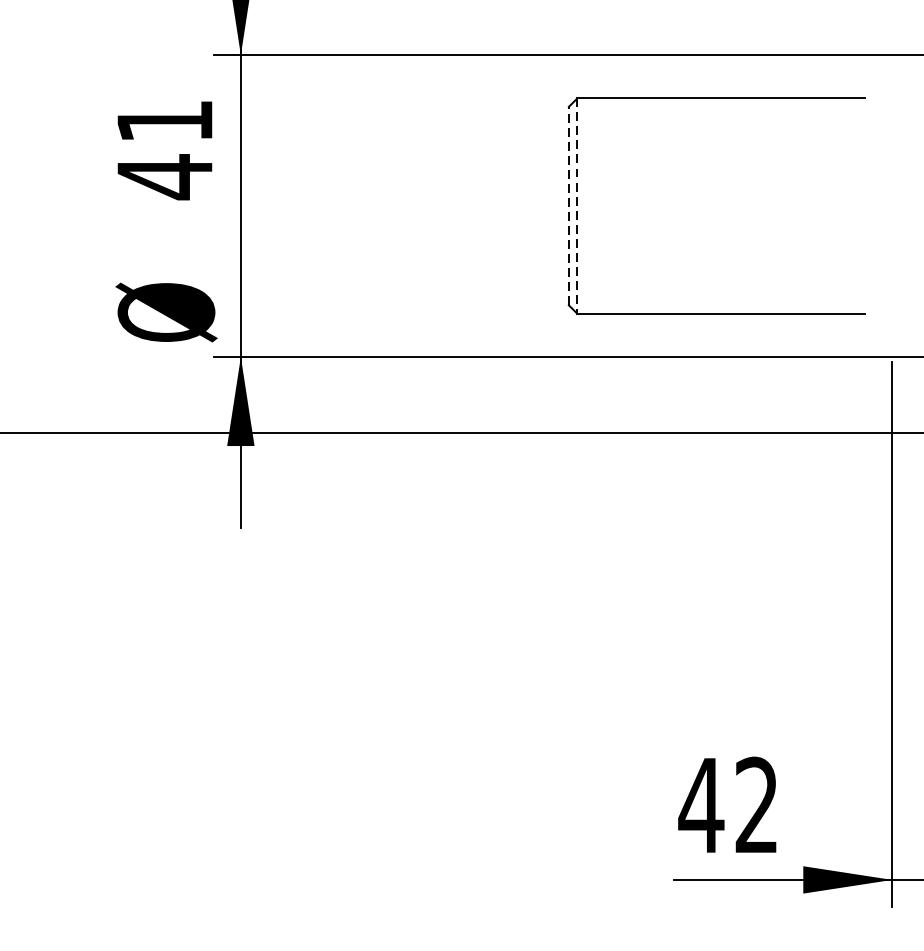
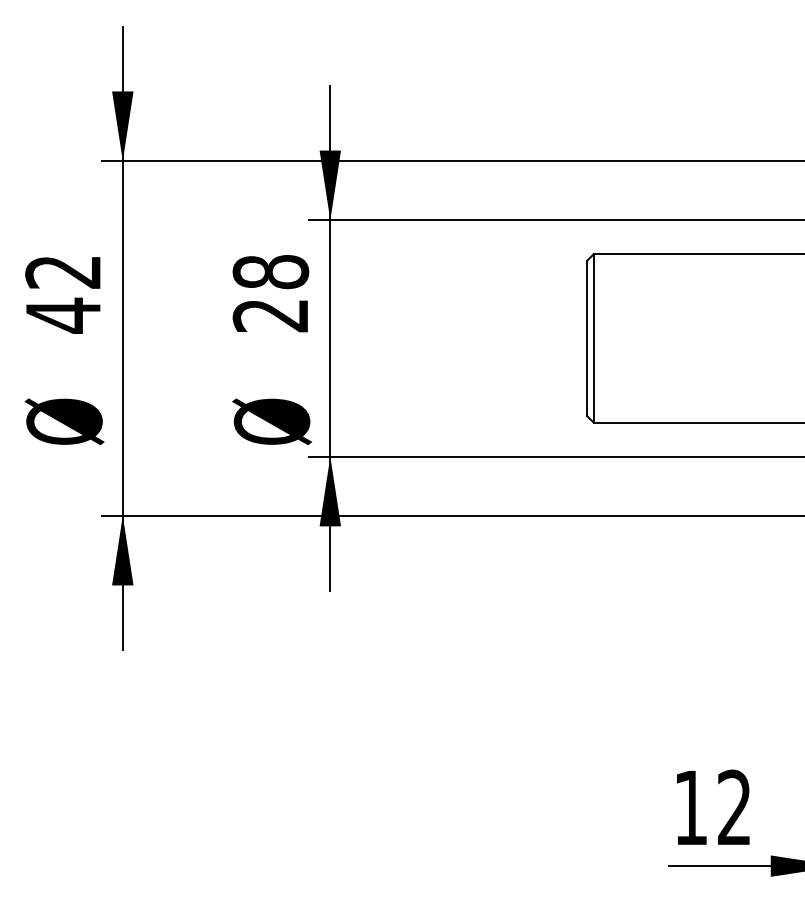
text: (164, 149) -> (270, 294), 41 -> 28
line: (569, 206) -> (587, 338), dashed -> solid
line: (576, 206) -> (593, 338), dashed -> solid
text: (700, 805) -> (690, 807), 42 -> 12

